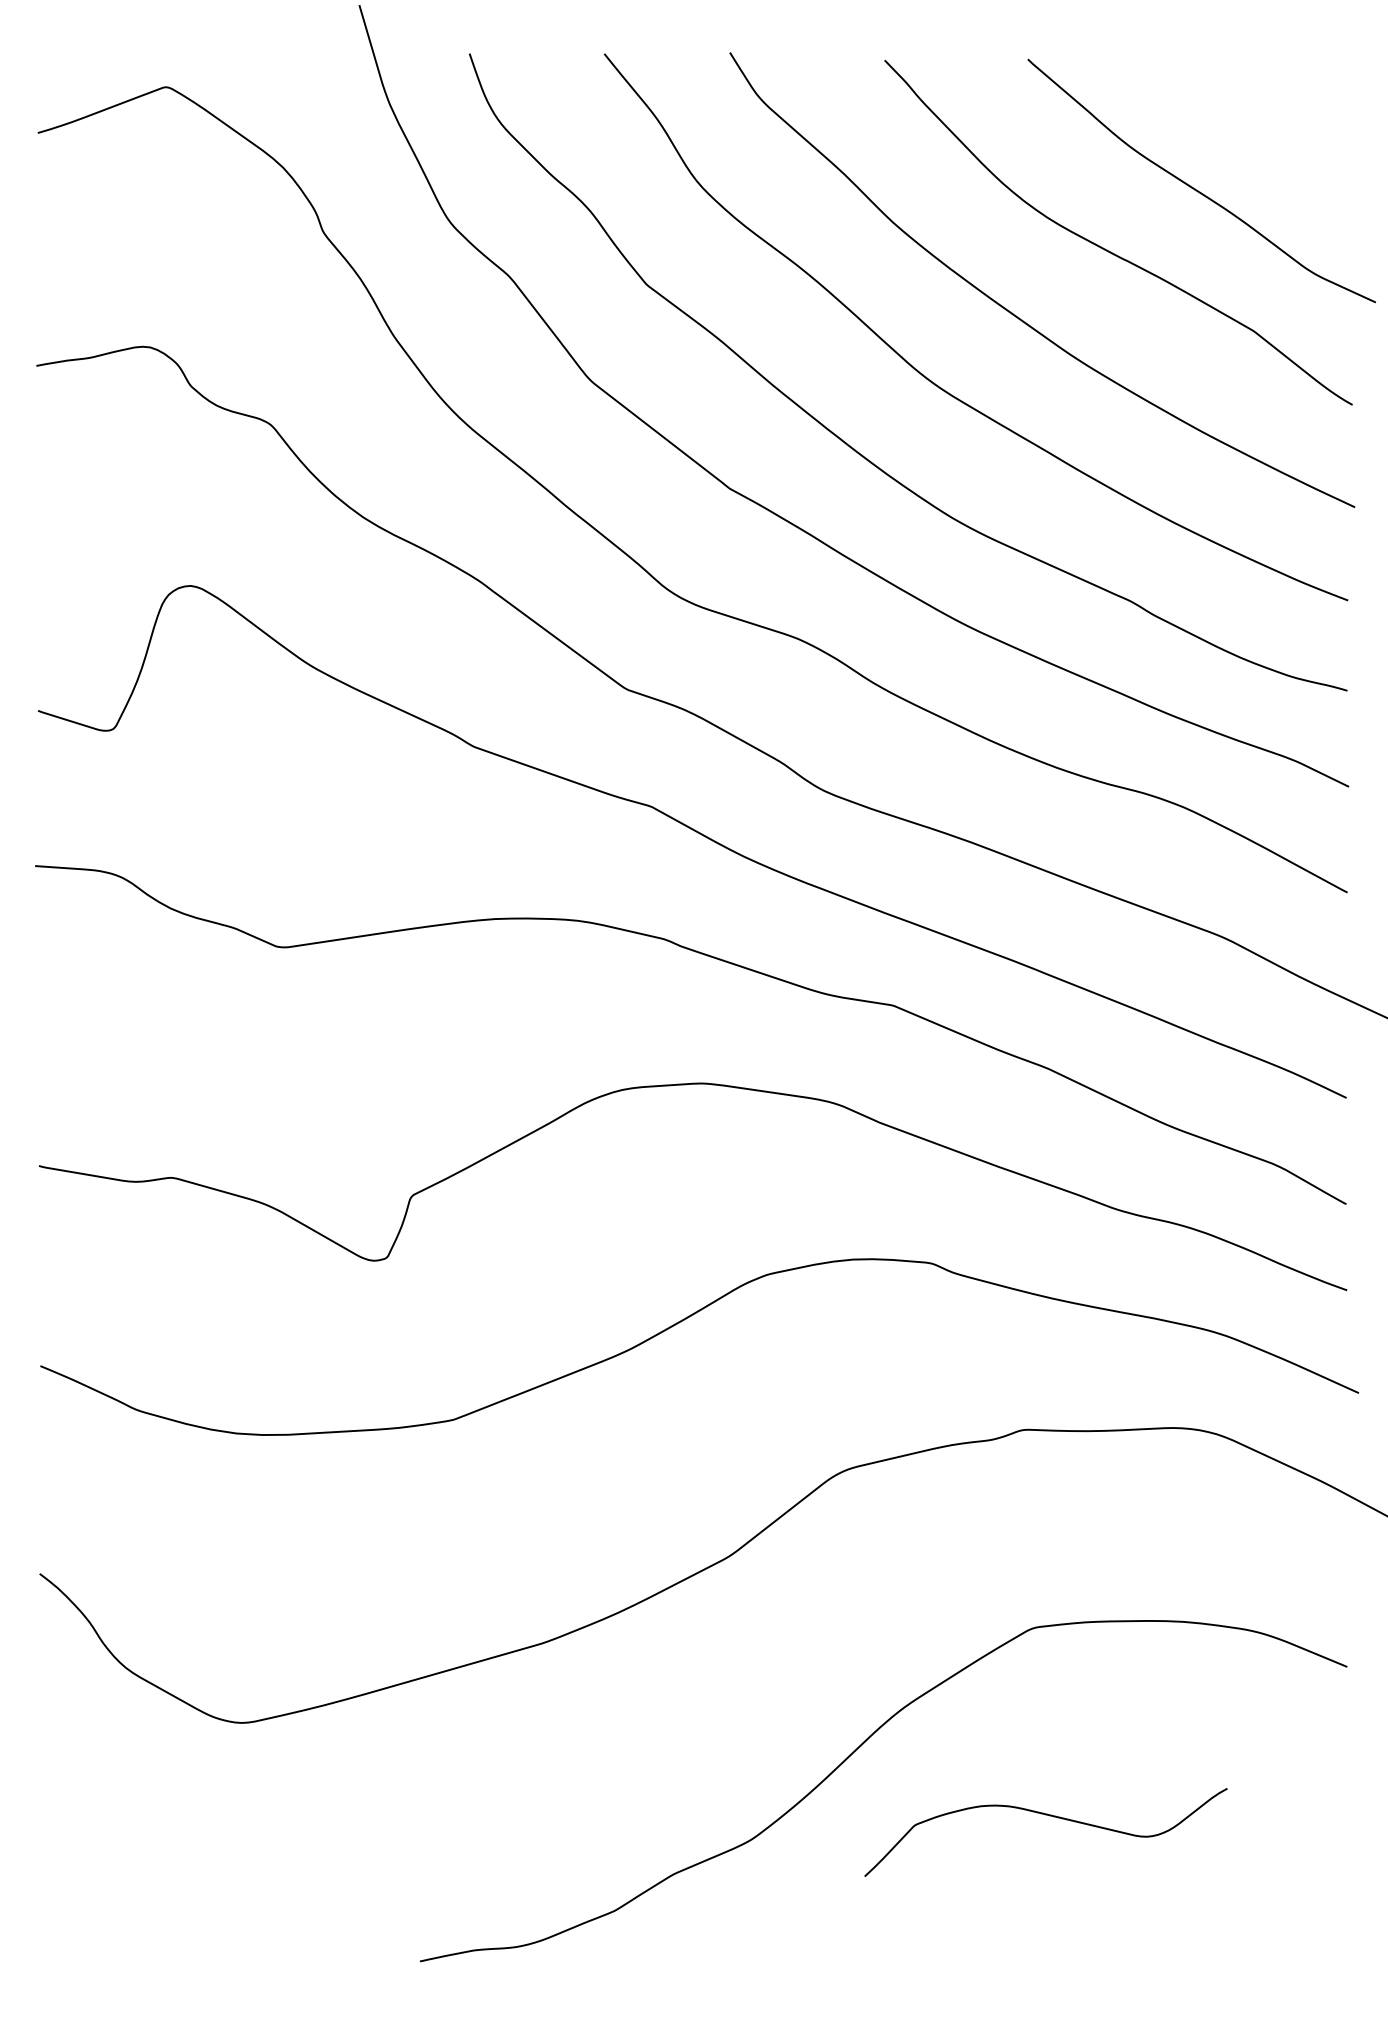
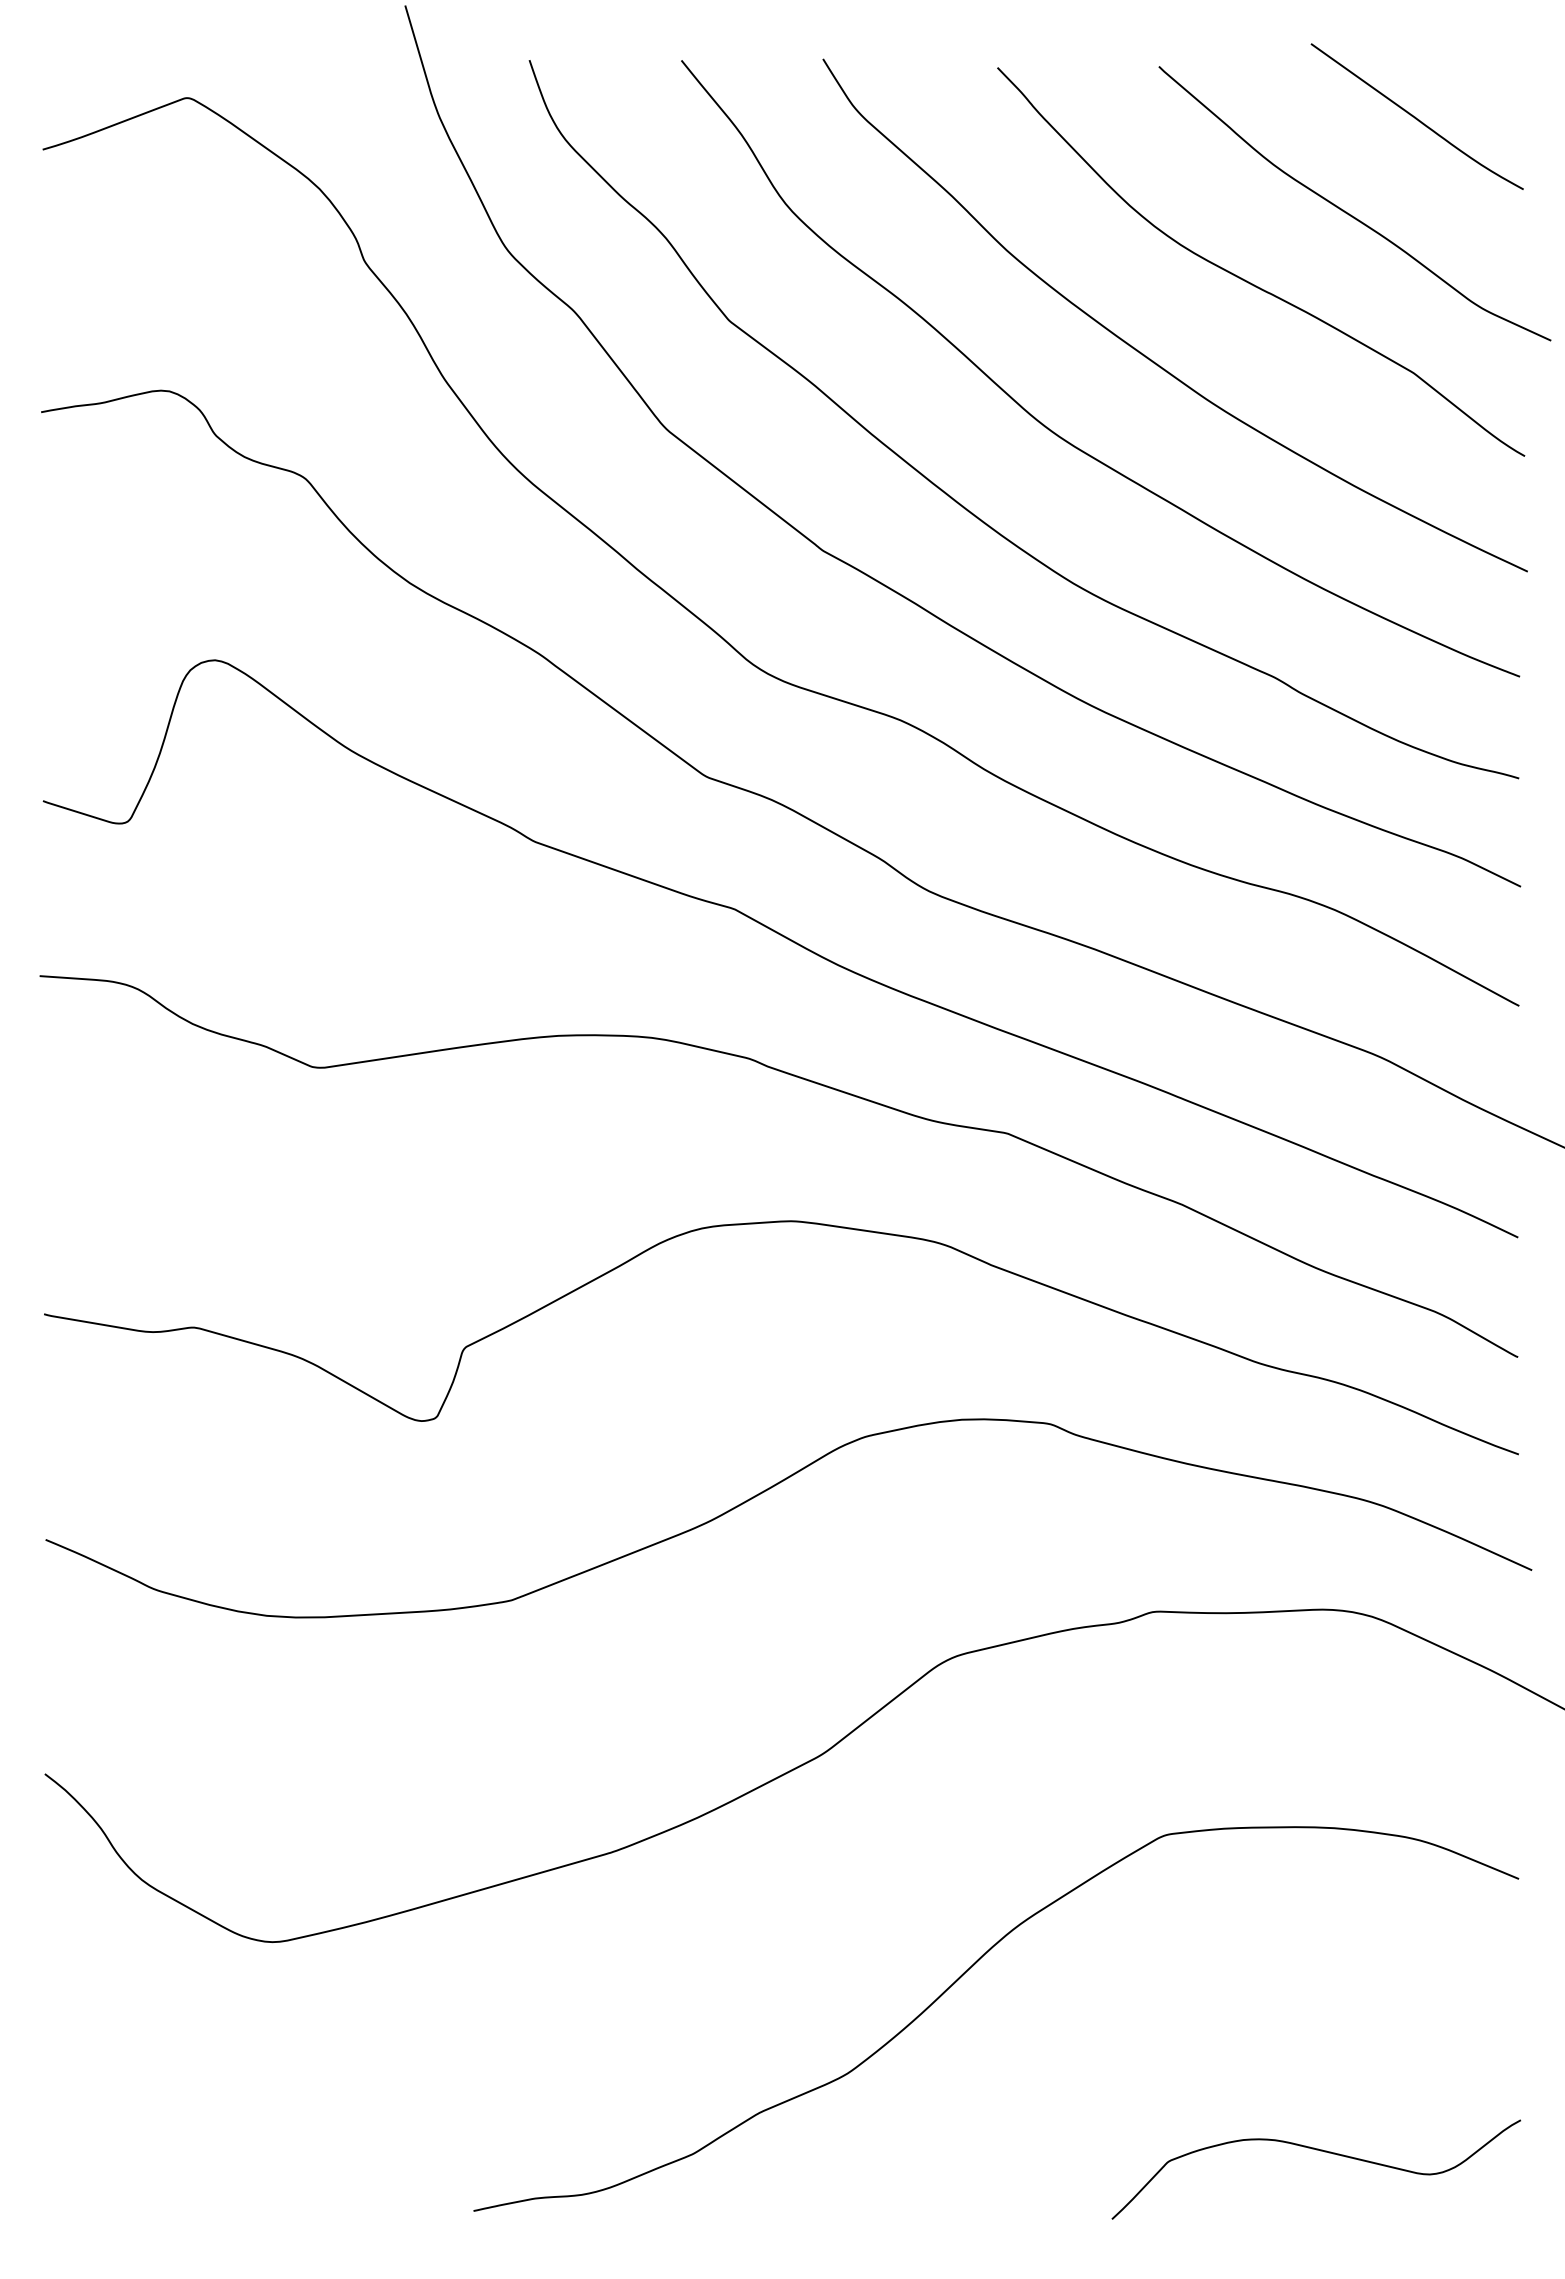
curve: (1255, 103) -> (1415, 116), added
curve: (1049, 1816) -> (1320, 2151), moved

